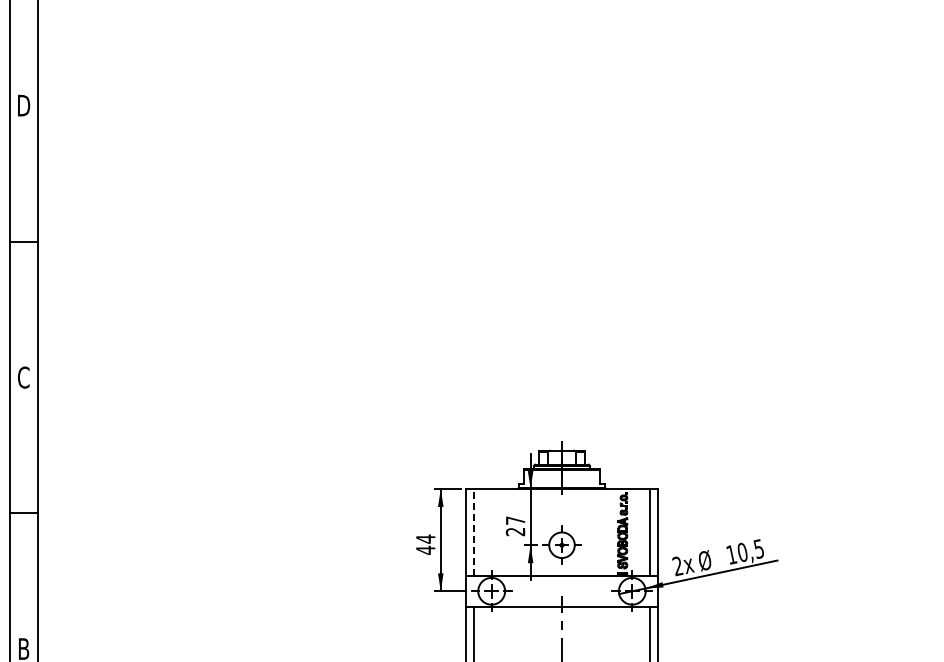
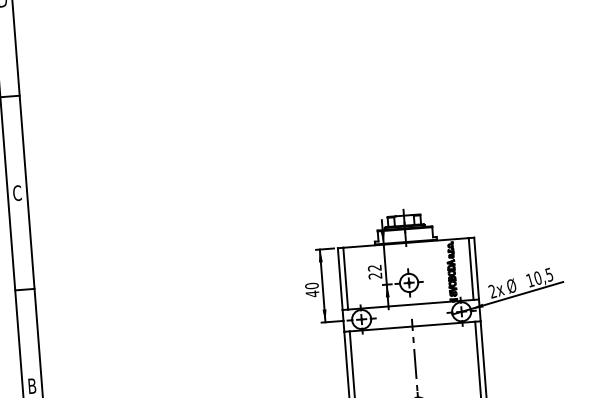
text: (515, 520) -> (374, 267), 27 -> 22
line: (473, 531) -> (345, 278), dashed -> solid
text: (425, 538) -> (311, 285), 44 -> 40

